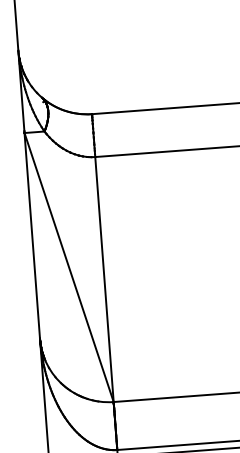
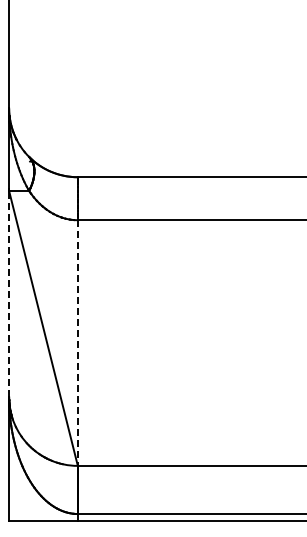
line: (32, 235) -> (9, 293), solid -> dashed
line: (104, 279) -> (77, 343), solid -> dashed

